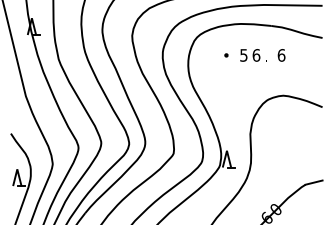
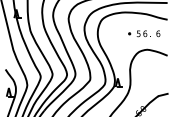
part: (255, 54) -> (144, 33), moved

